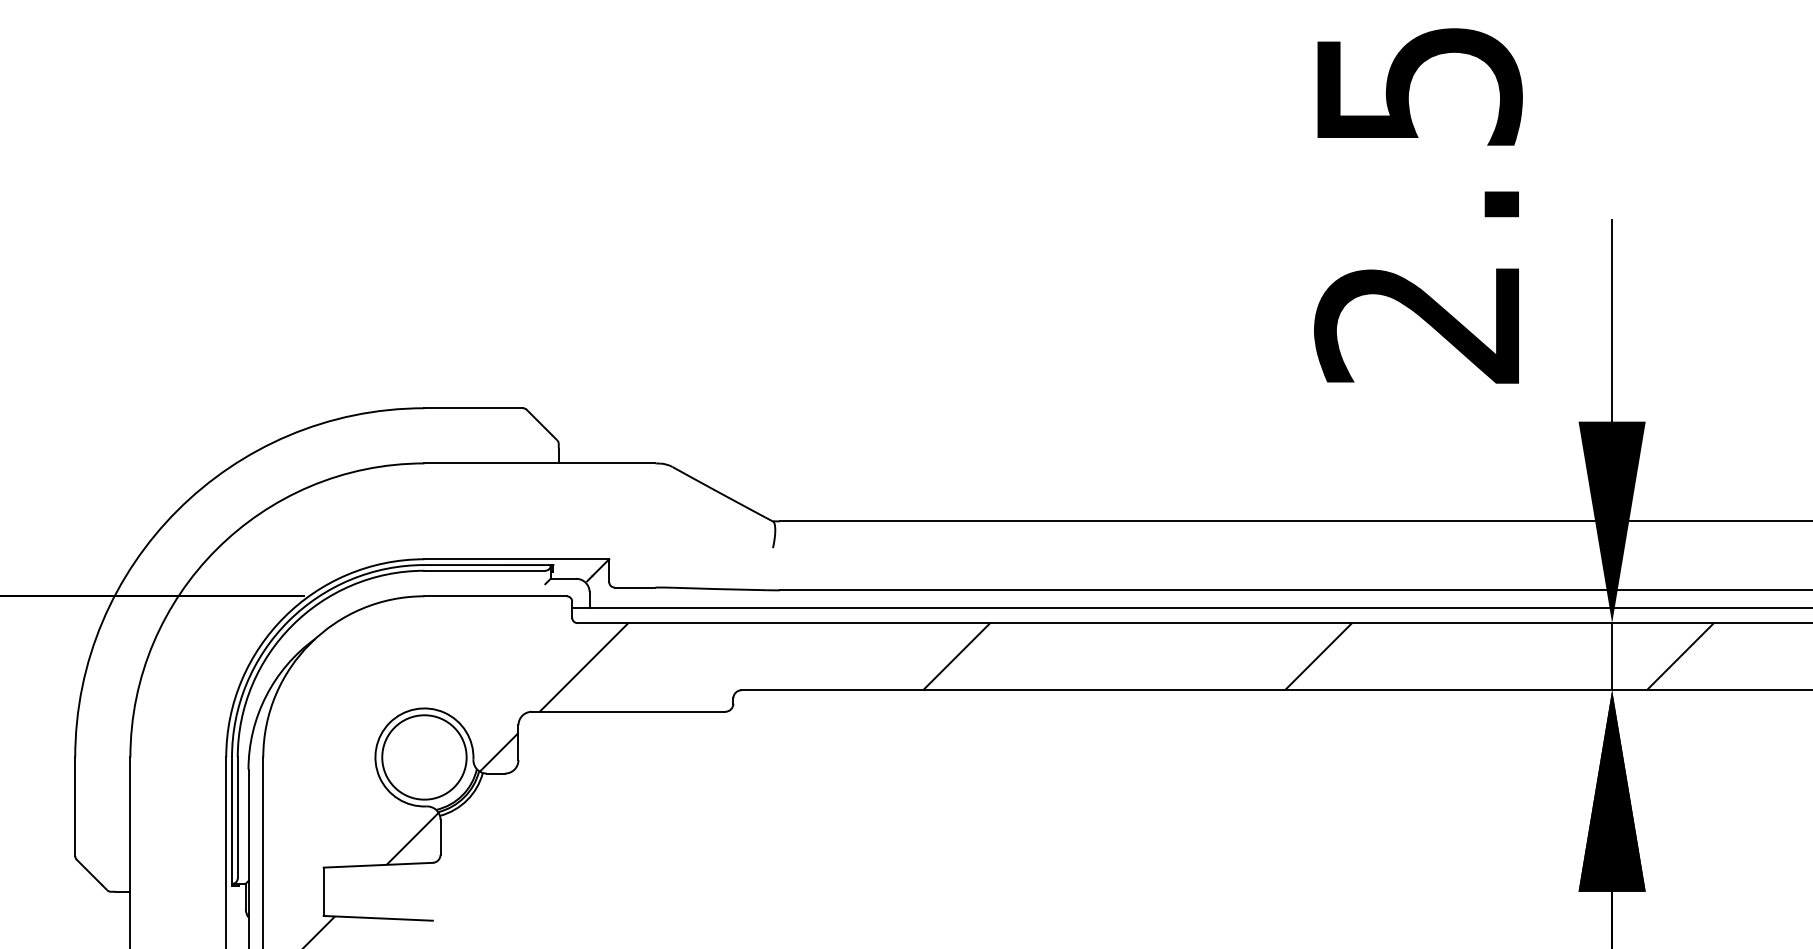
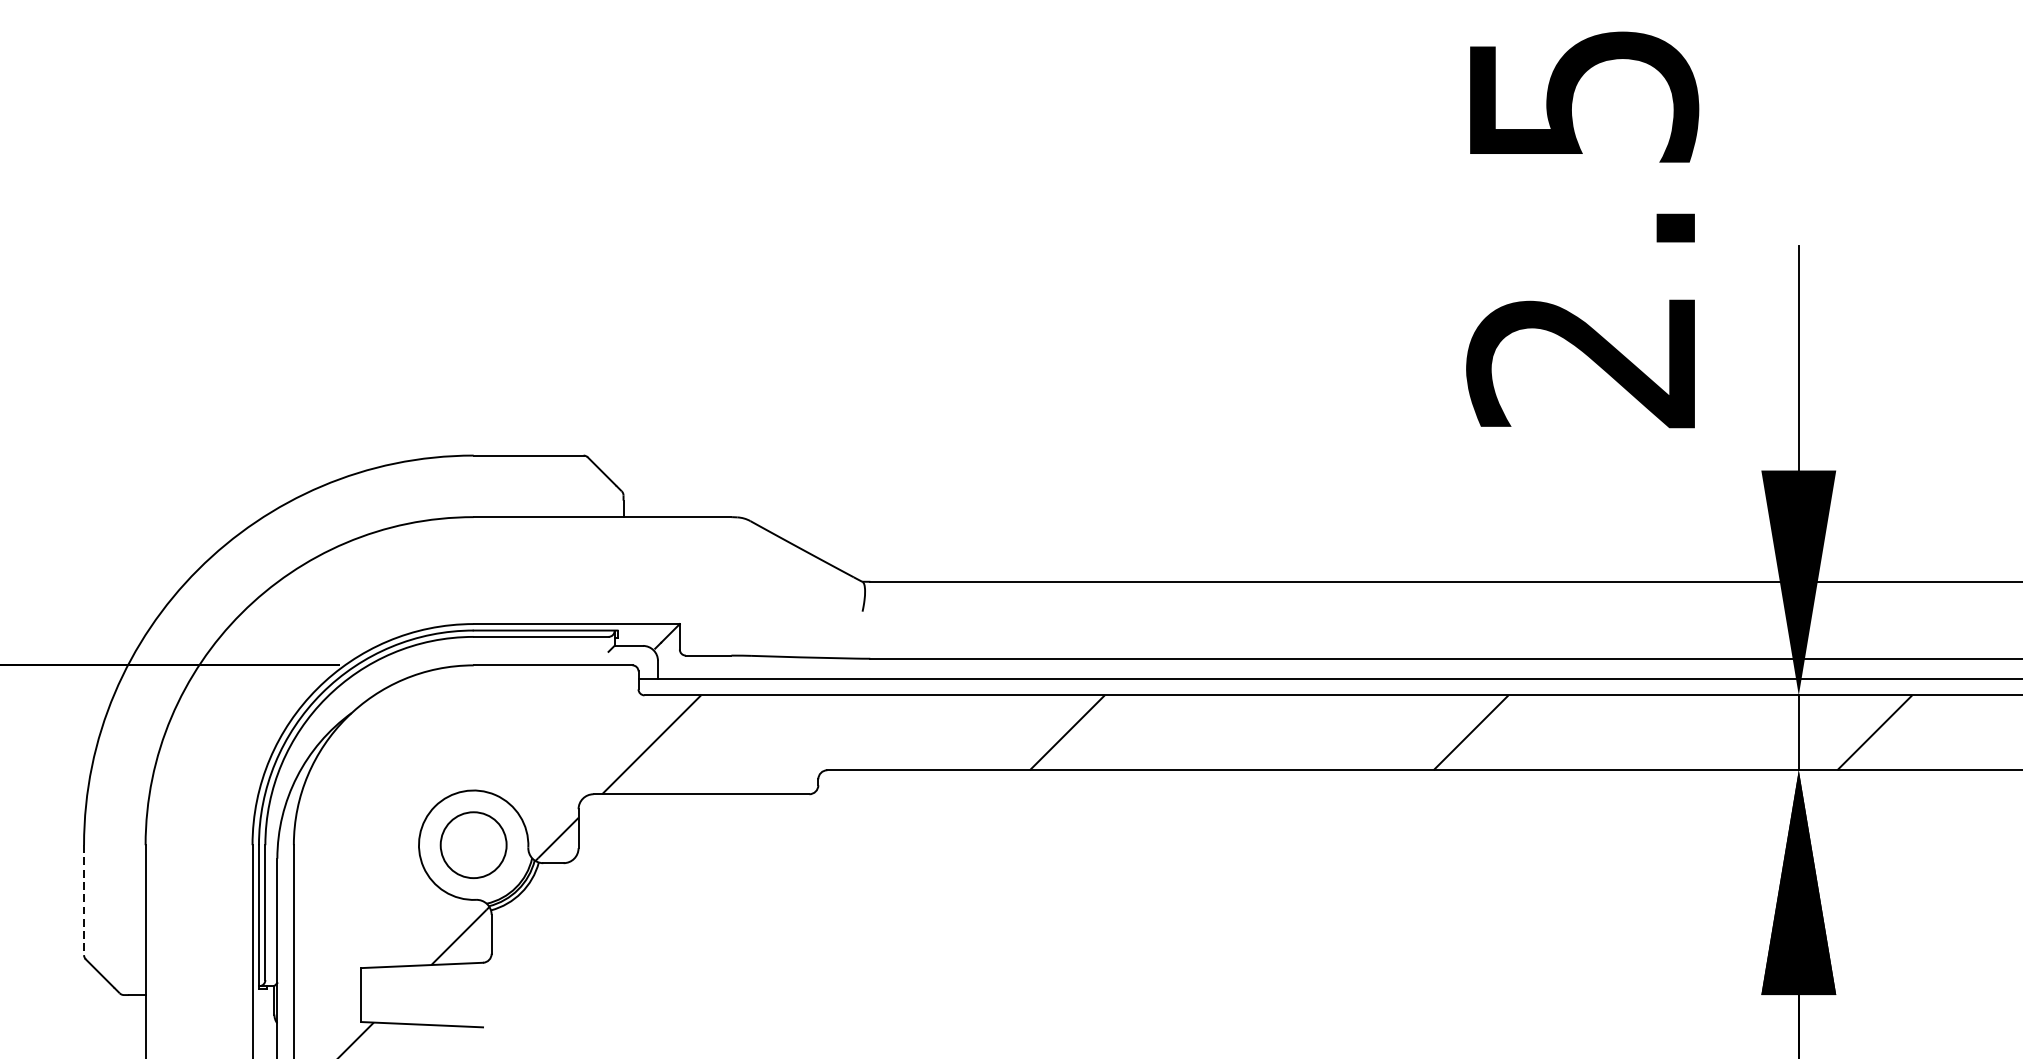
circle: (424, 757) -> (473, 845), size x0.7
line: (75, 807) -> (84, 901), solid -> dashed

